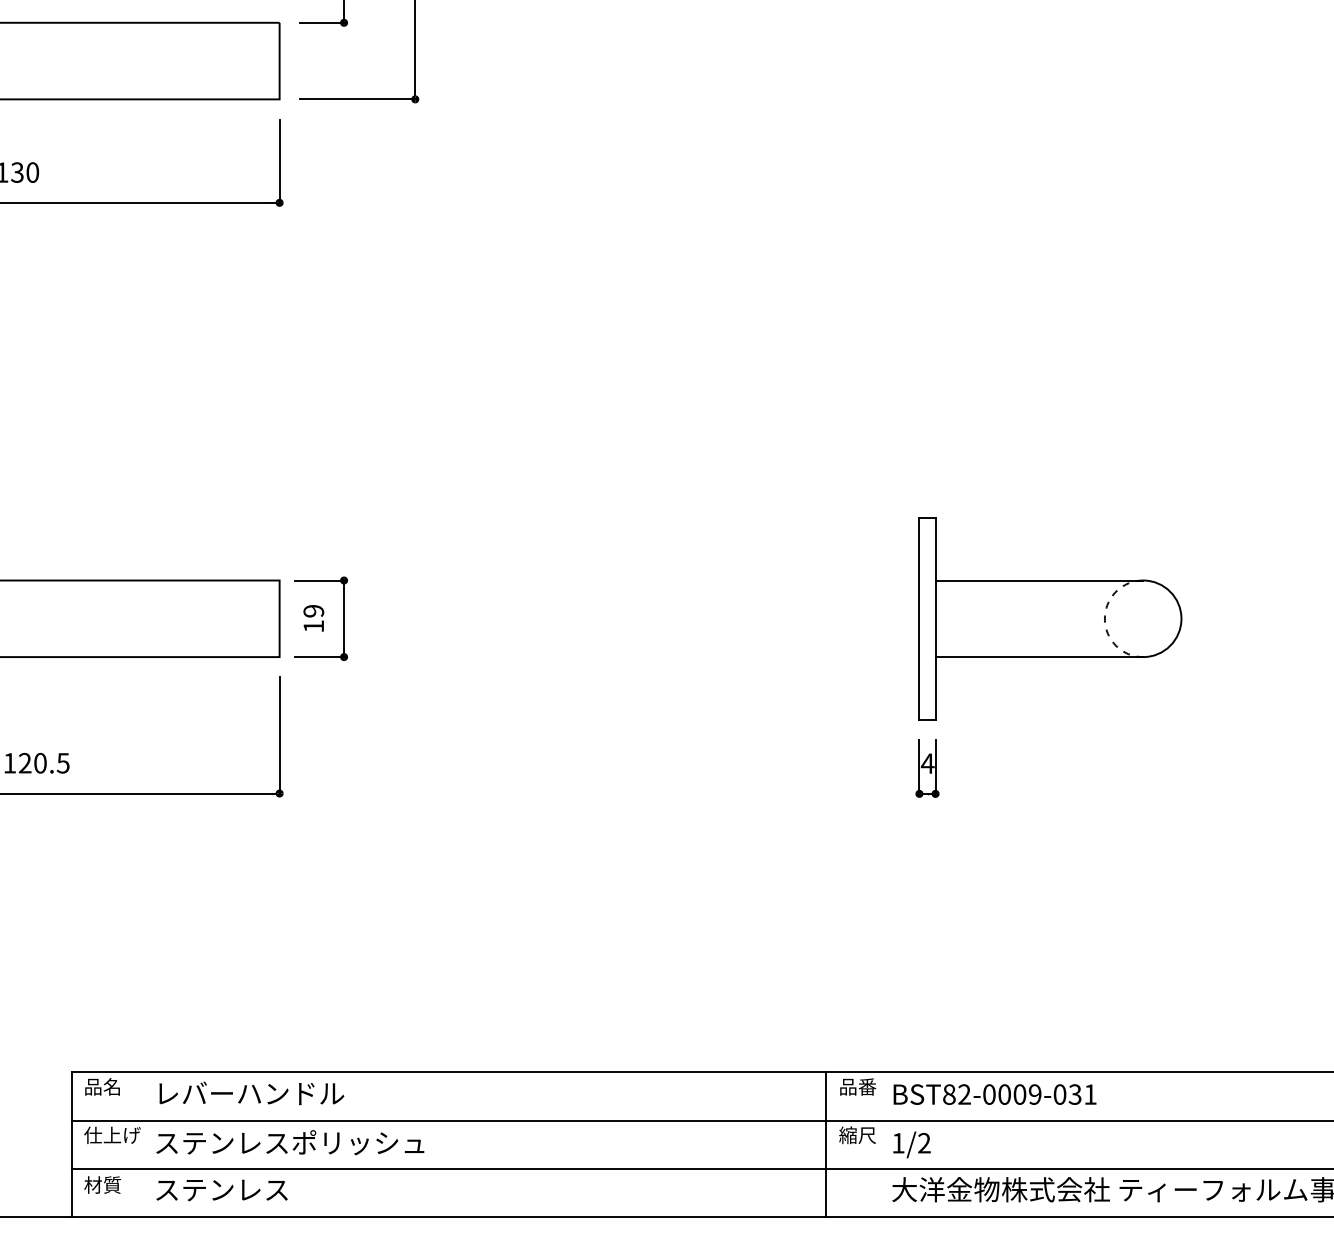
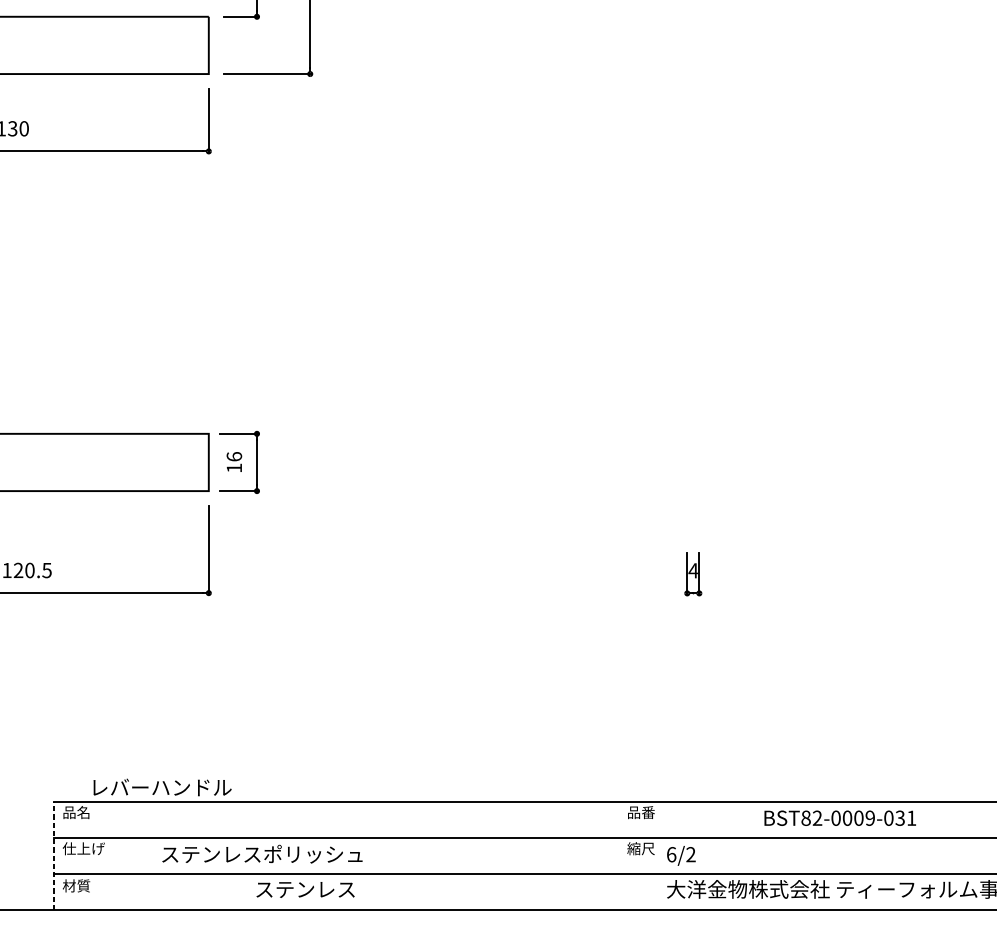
text: (313, 610) -> (234, 456), 19 -> 16
part: (1050, 618) -> (785, 462), removed
text: (251, 1093) -> (162, 787), moved
text: (994, 1094) -> (839, 818), moved
text: (290, 1142) -> (262, 854), moved
text: (898, 1142) -> (671, 854), 1/2 -> 6/2
line: (72, 1144) -> (53, 855), solid -> dashed
line: (826, 1144) -> (617, 855), removed
text: (221, 1190) -> (305, 889), moved

